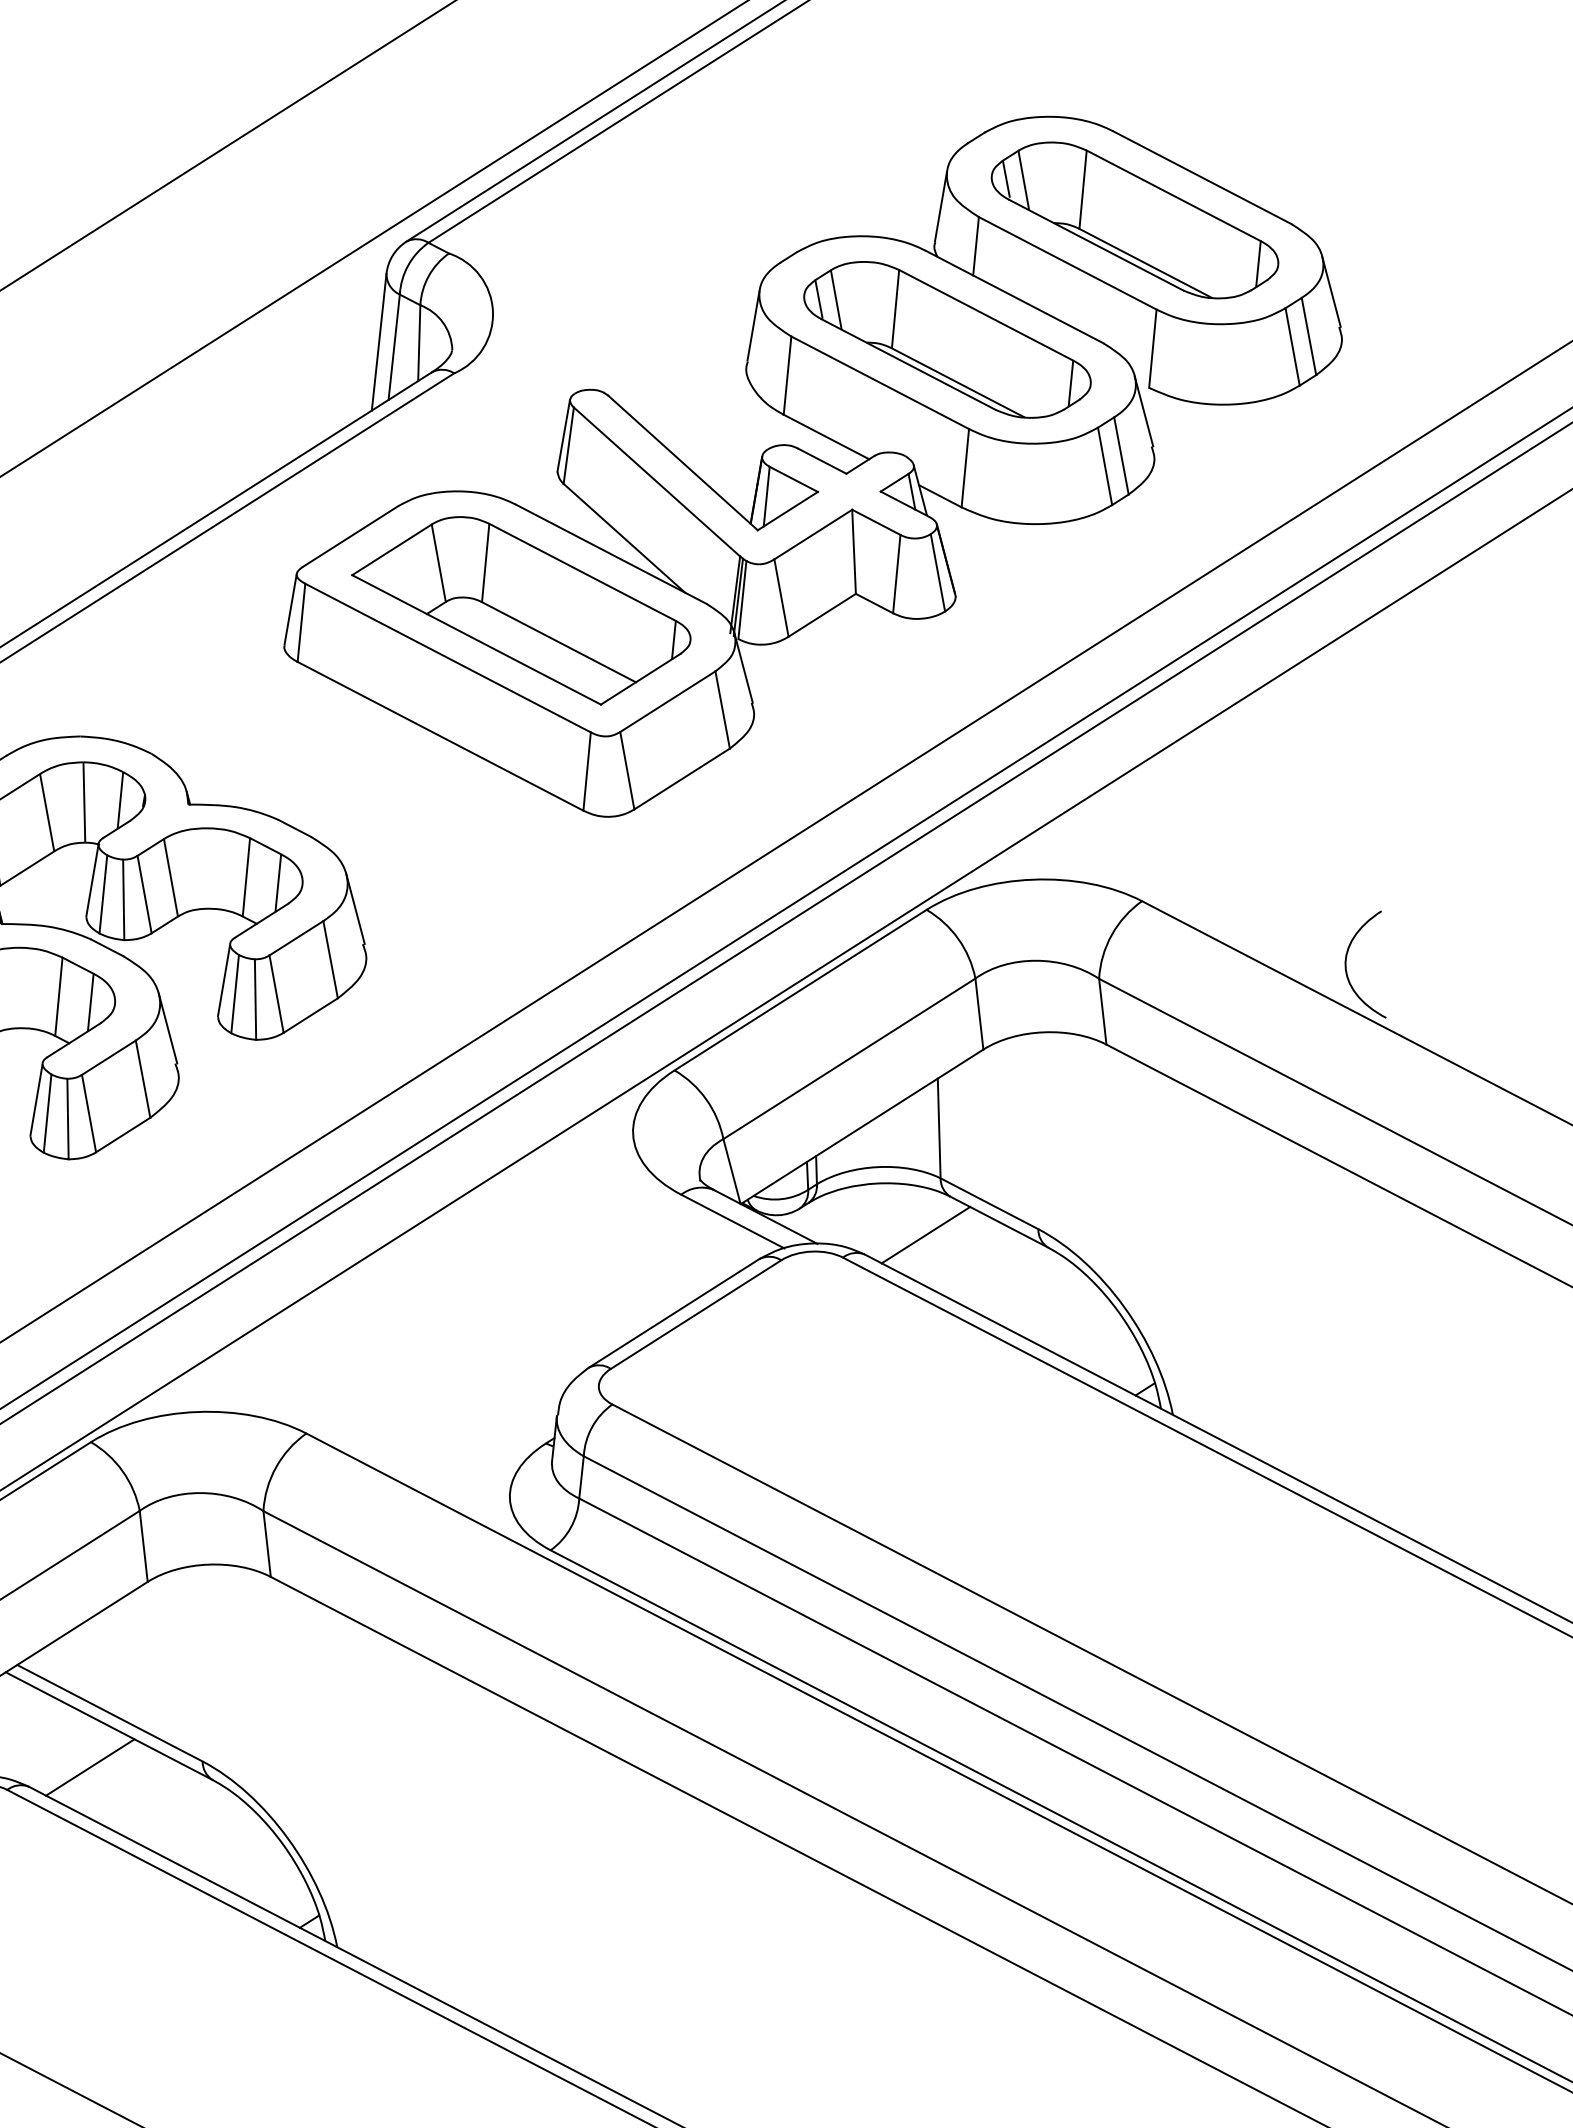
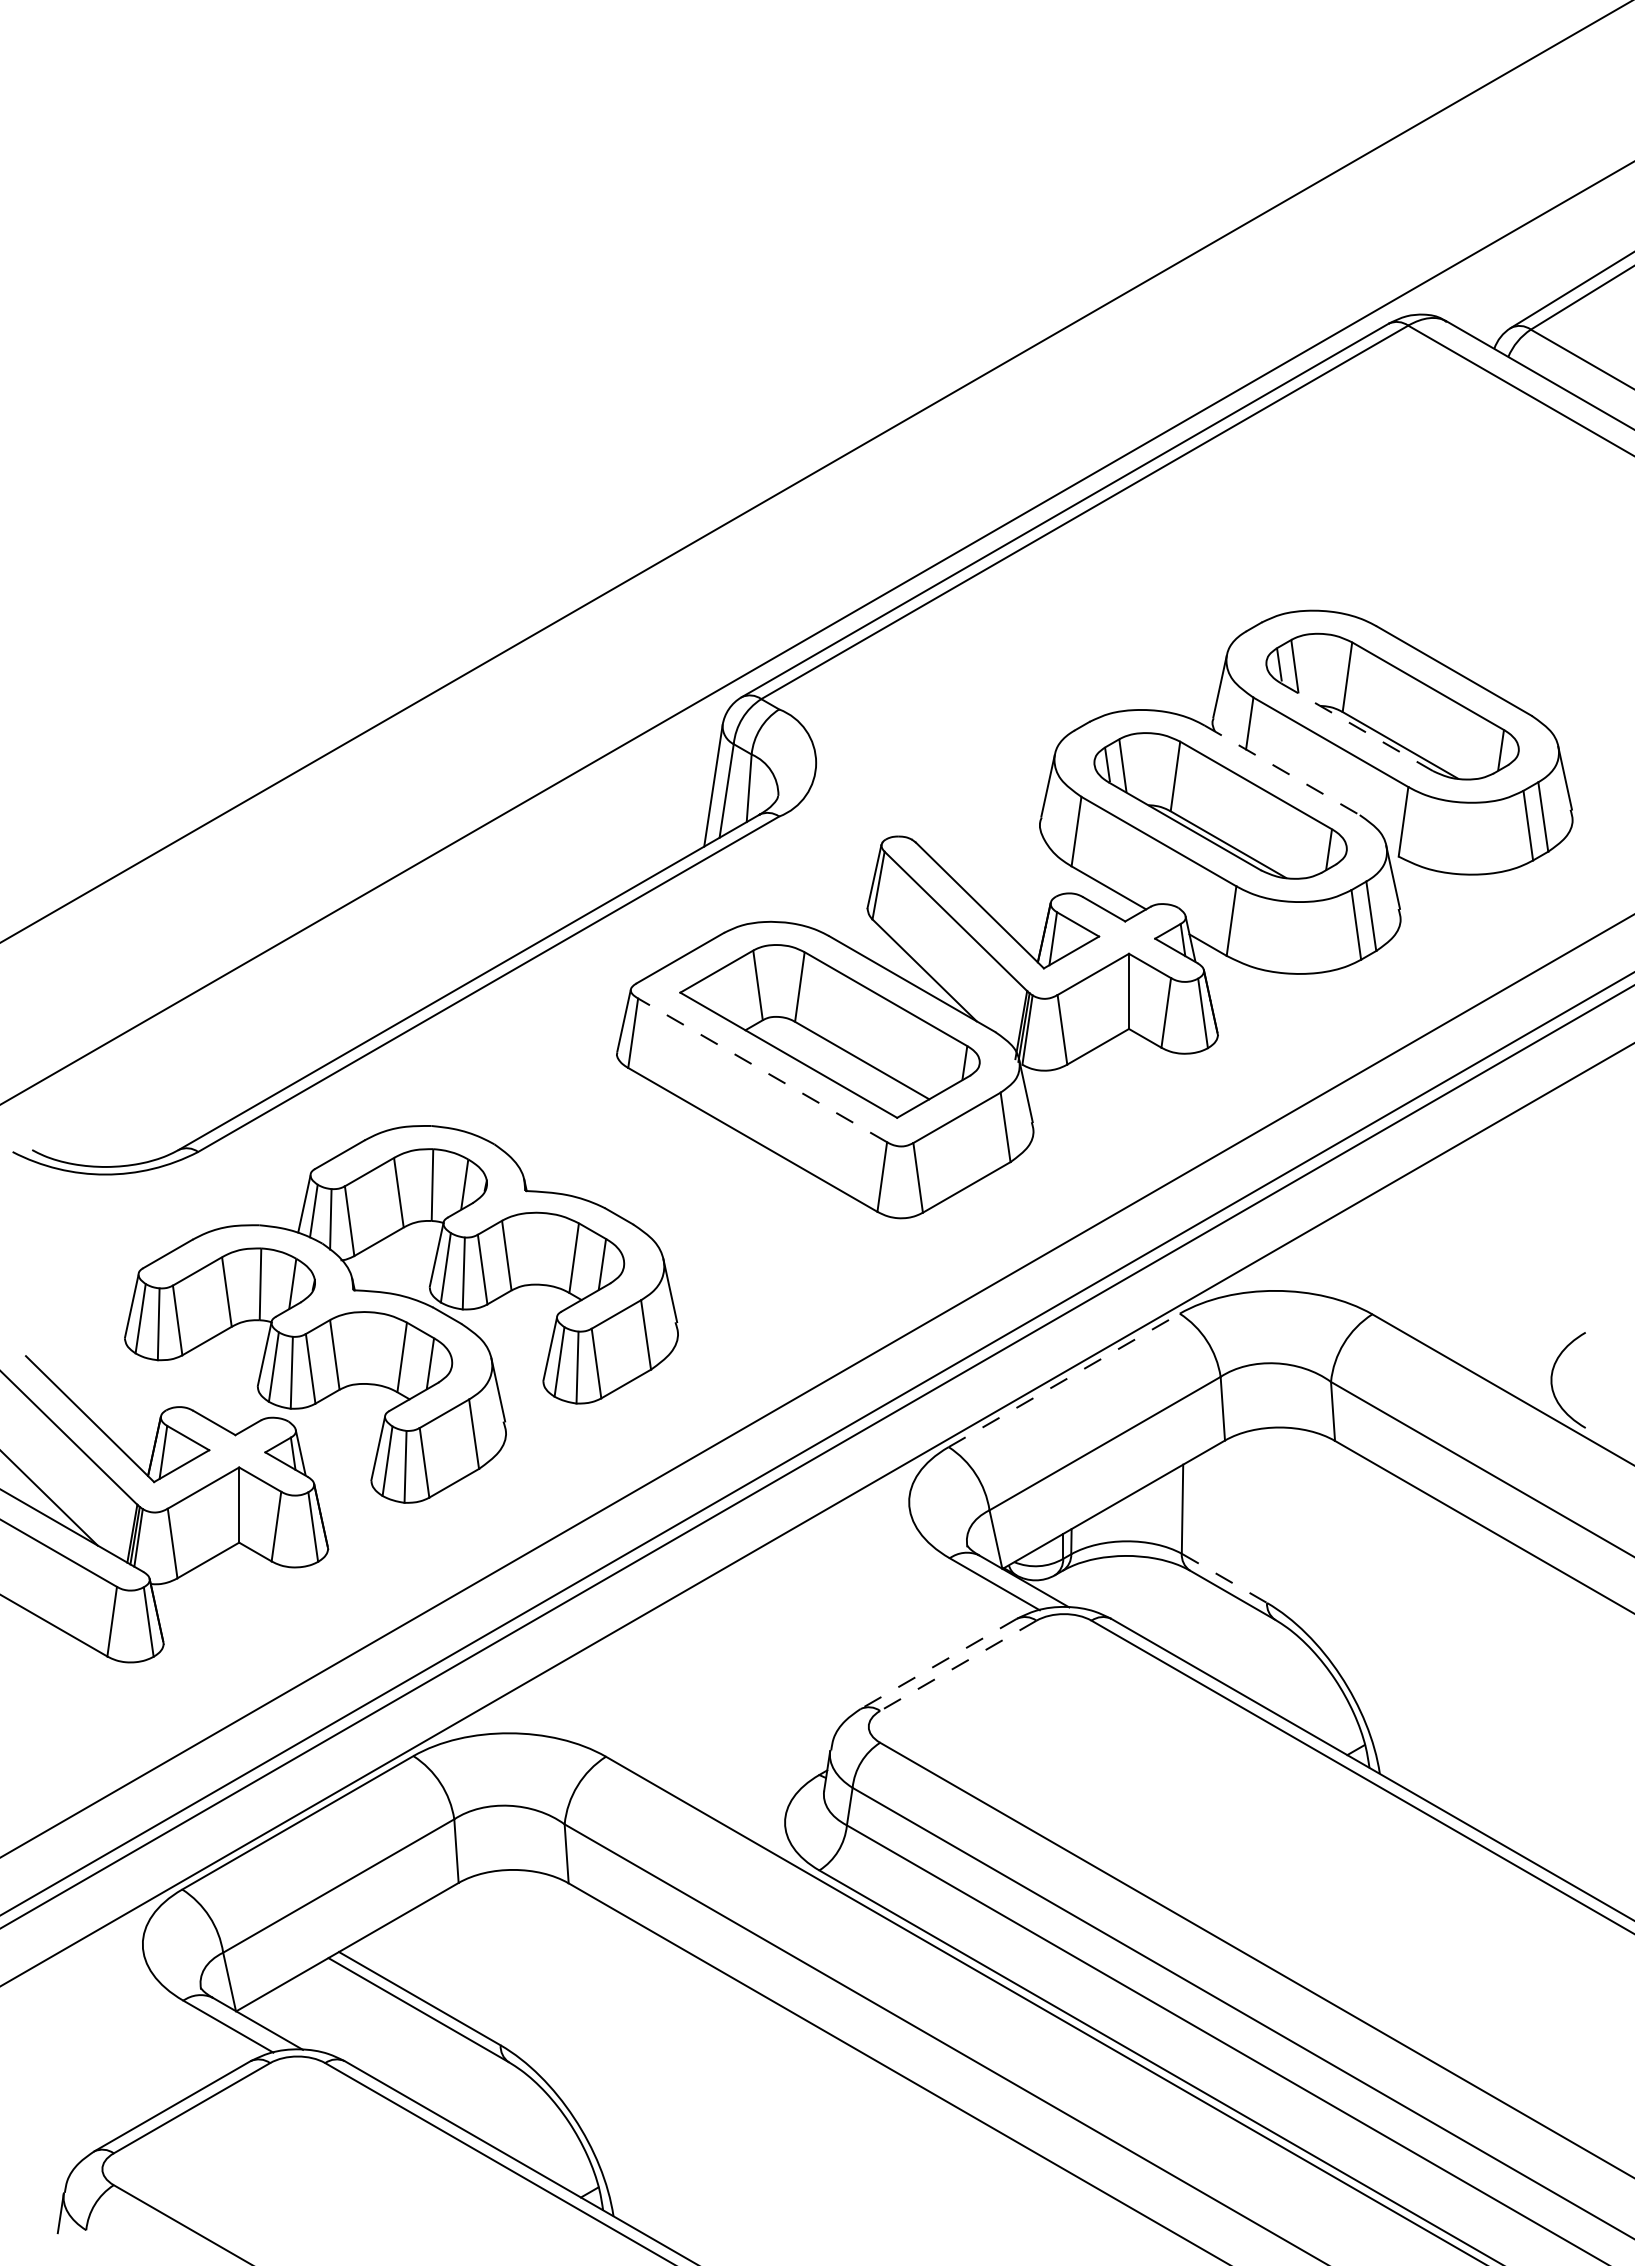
line: (1096, 245) -> (1357, 727), solid -> dashed
line: (1014, 297) -> (1282, 770), solid -> dashed
line: (447, 658) -> (762, 1070), solid -> dashed
line: (800, 990) -> (1064, 1380), solid -> dashed
line: (989, 1203) -> (1224, 1578), solid -> dashed
line: (925, 1234) -> (1166, 1603), removed
line: (673, 1314) -> (938, 1664), solid -> dashed
line: (695, 1315) -> (957, 1666), solid -> dashed
line: (89, 1766) -> (399, 2045), removed

